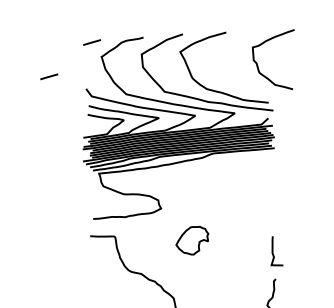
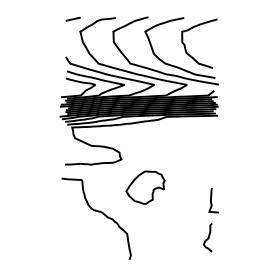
curve: (259, 67) -> (186, 48), moved
line: (48, 75) -> (35, 44), removed
part: (192, 240) -> (145, 187), size x1.43

